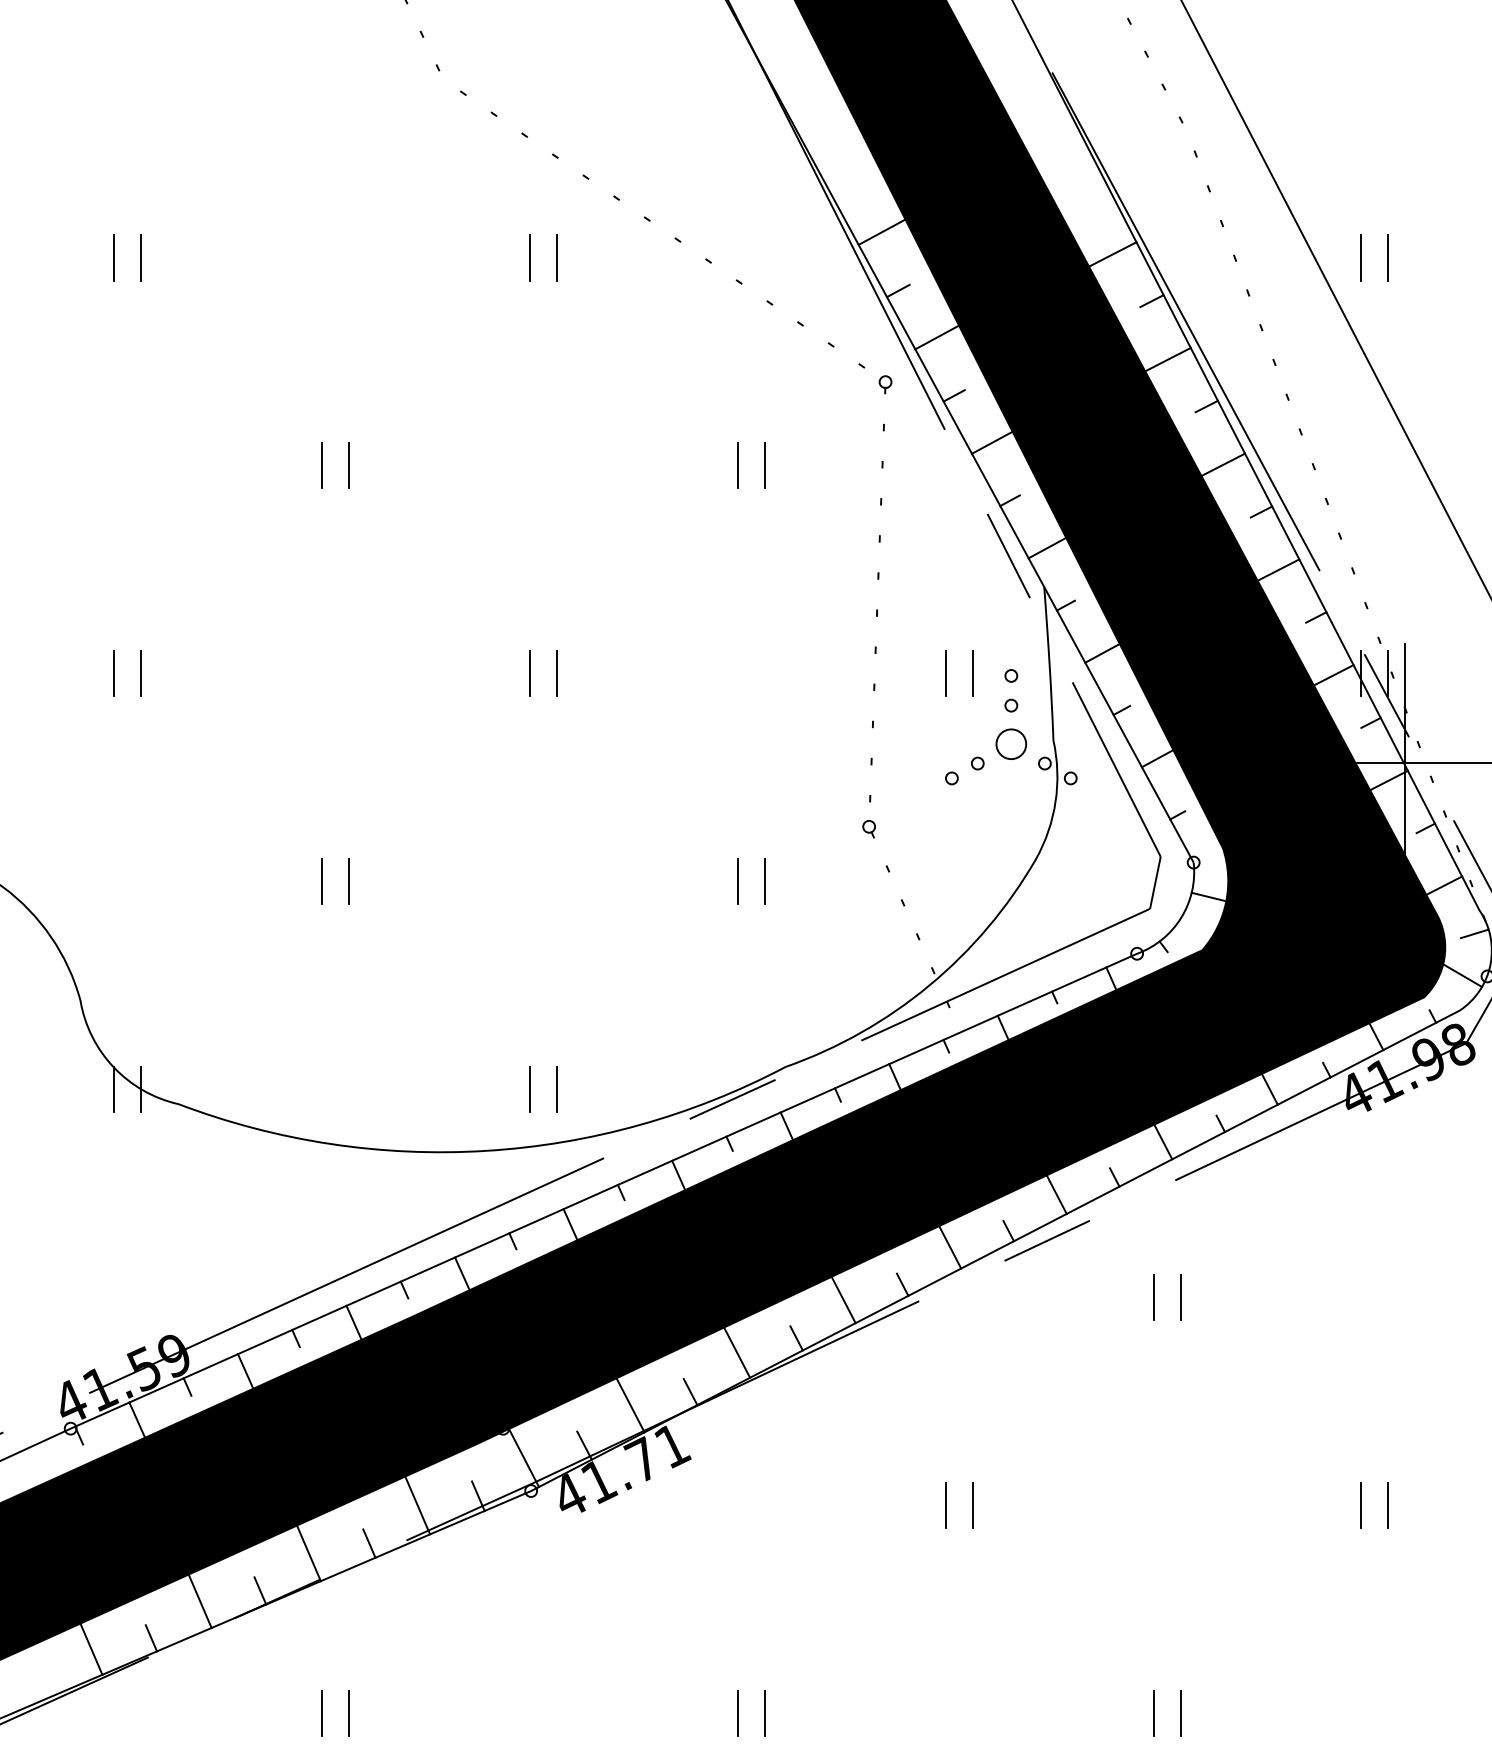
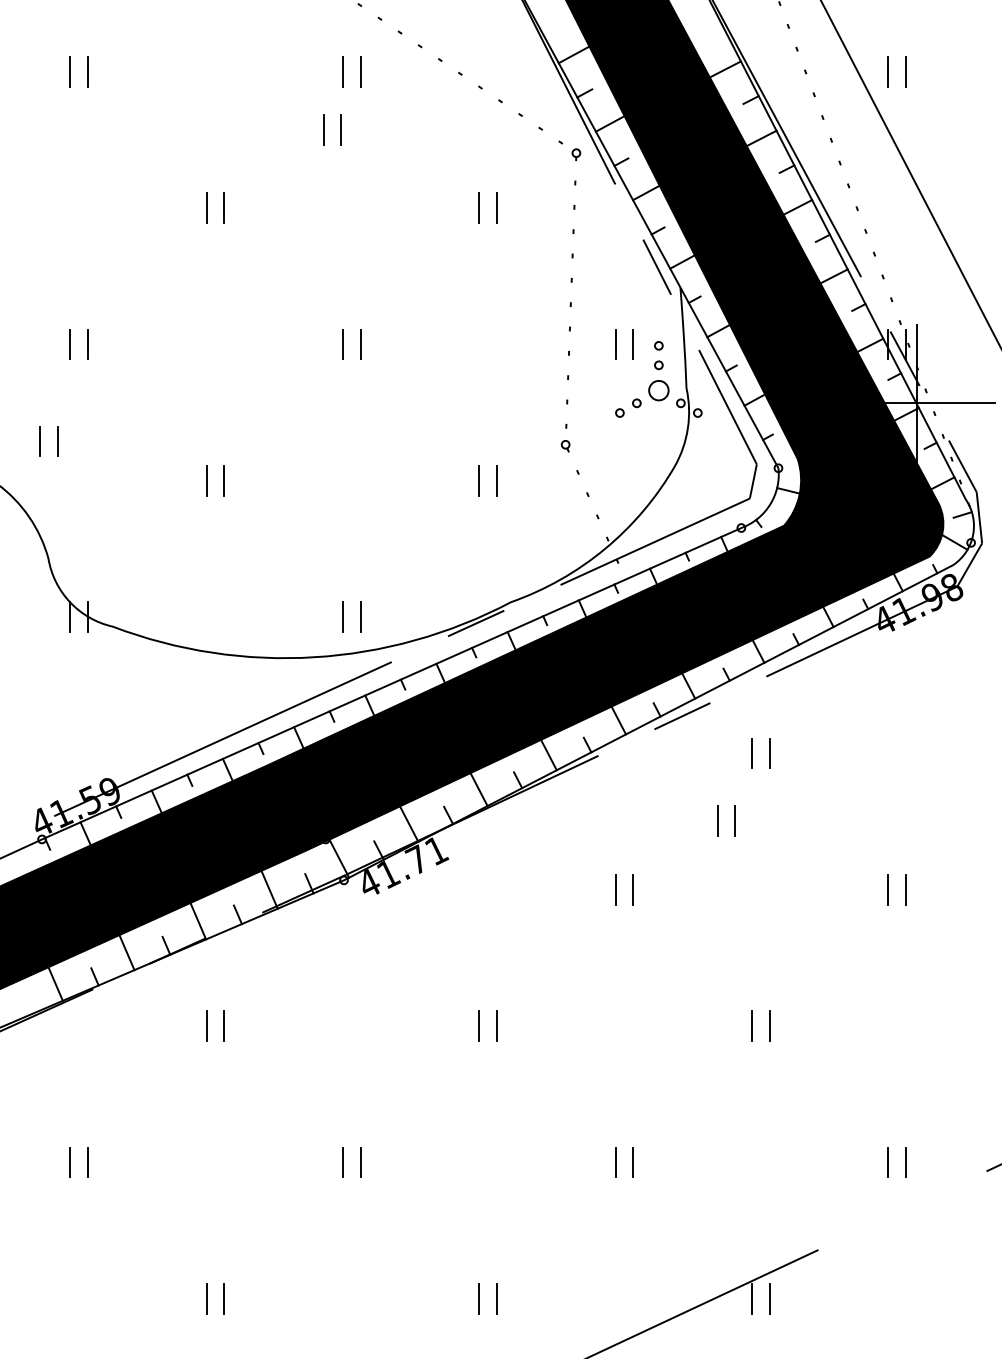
part: (501, 346) -> (324, 129), added
part: (68, 821) -> (40, 441), added
part: (1102, 1399) -> (718, 820), added

